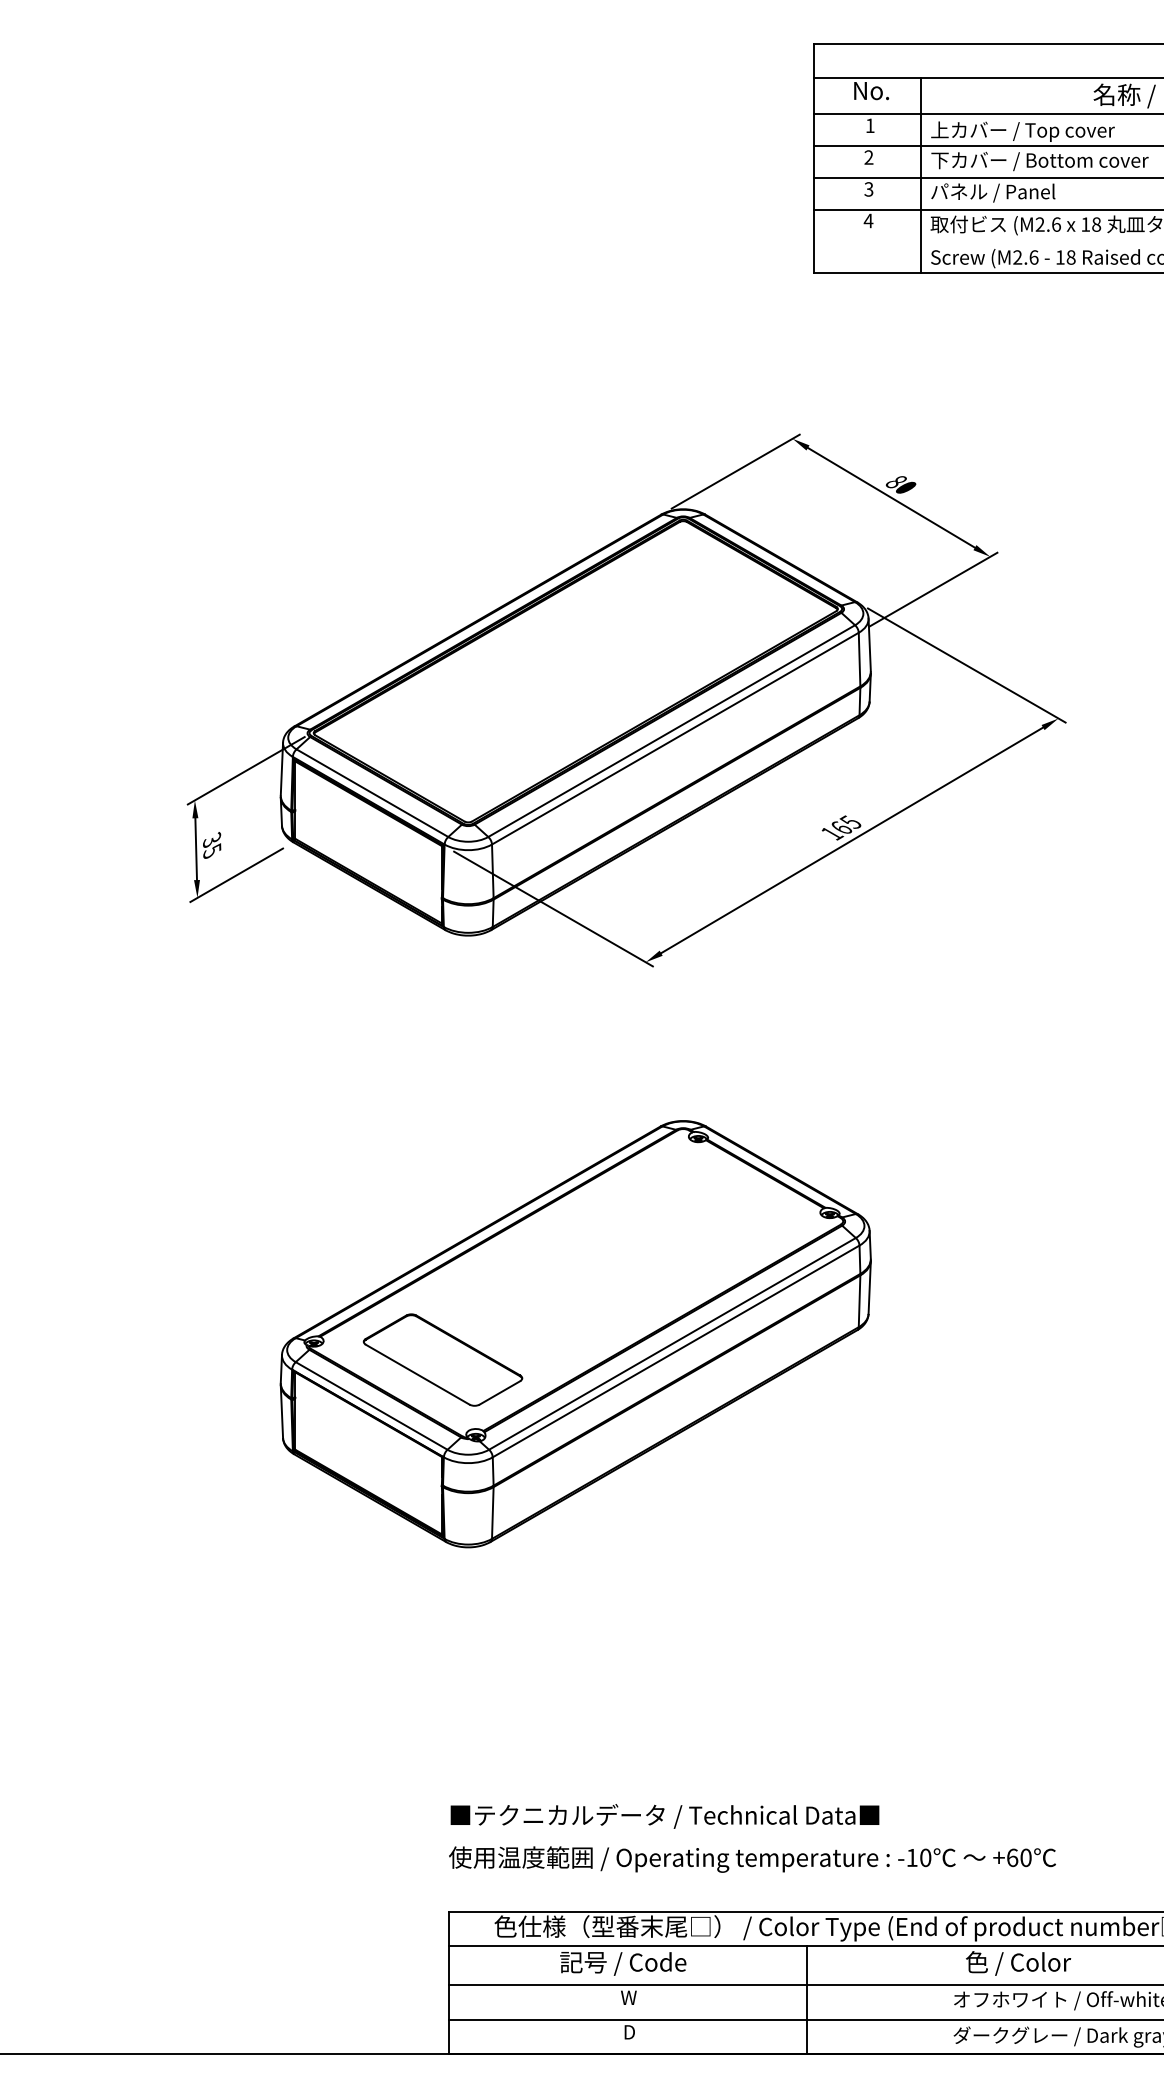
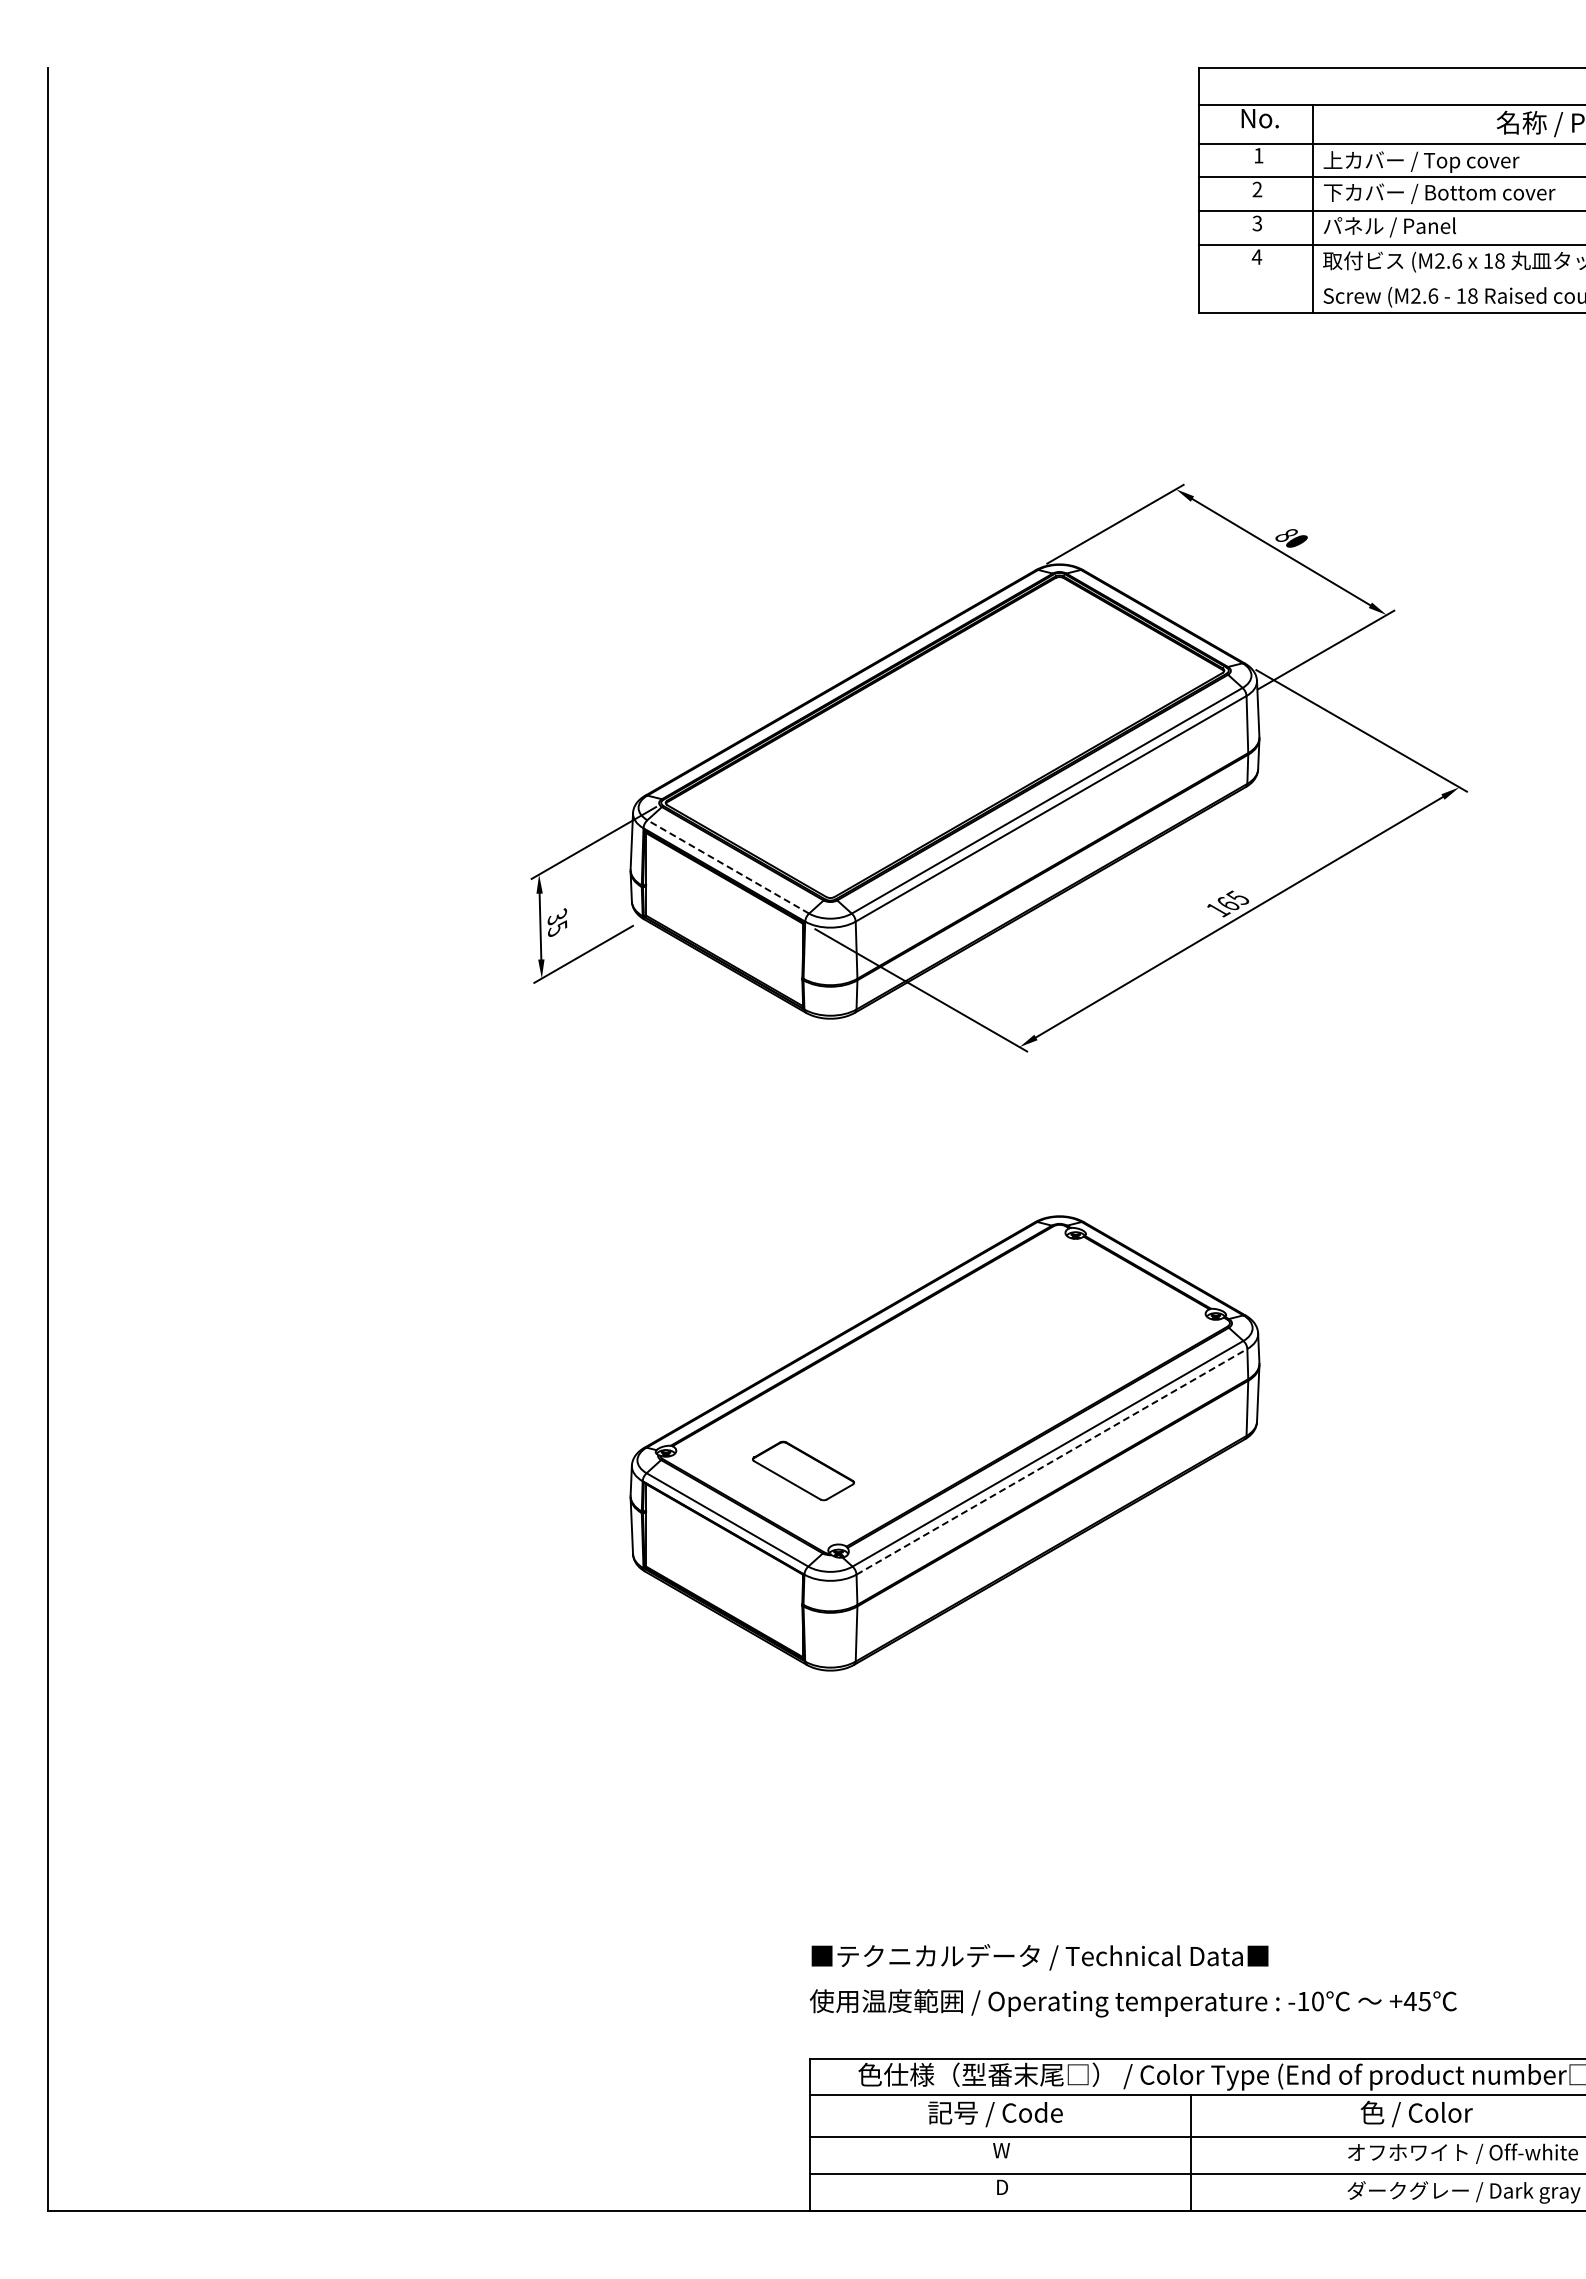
line: (371, 792) -> (727, 866), solid -> dashed
line: (675, 1351) -> (1051, 1461), solid -> dashed
part: (443, 1359) -> (803, 1470), size x0.6
text: (1018, 1857) -> (1416, 2001), +60 -> +45

